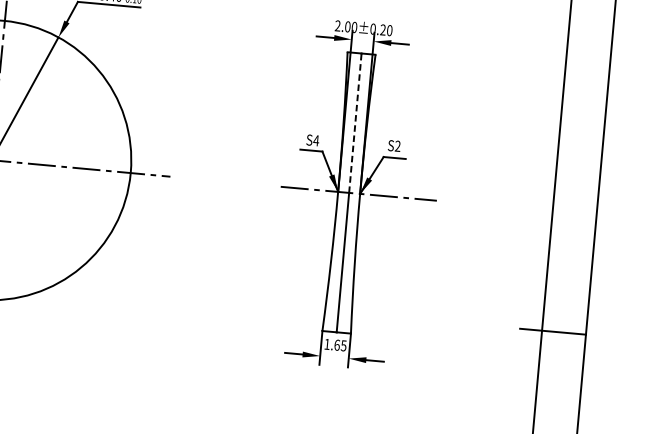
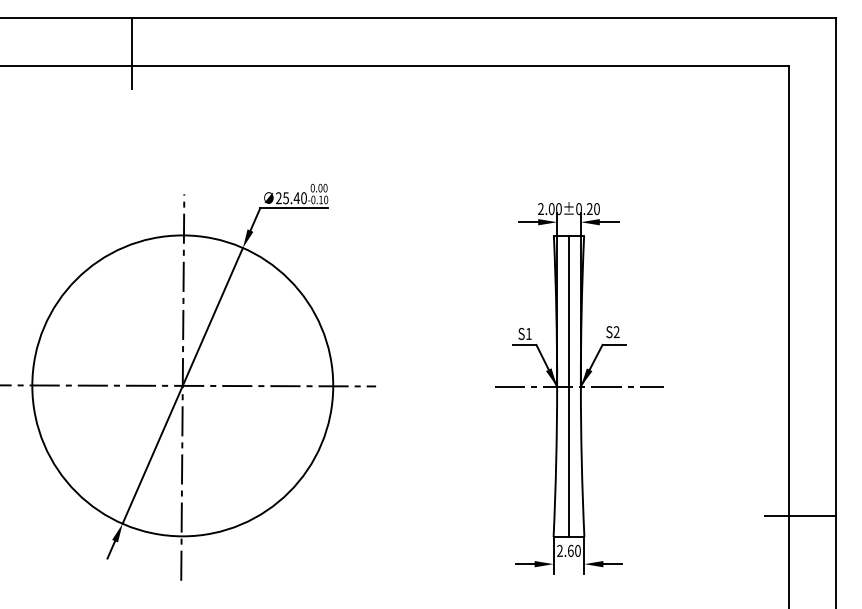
line: (355, 122) -> (569, 310), dashed -> solid
text: (316, 140) -> (528, 333), S4 -> S1
text: (335, 344) -> (568, 550), 1.65 -> 2.60

